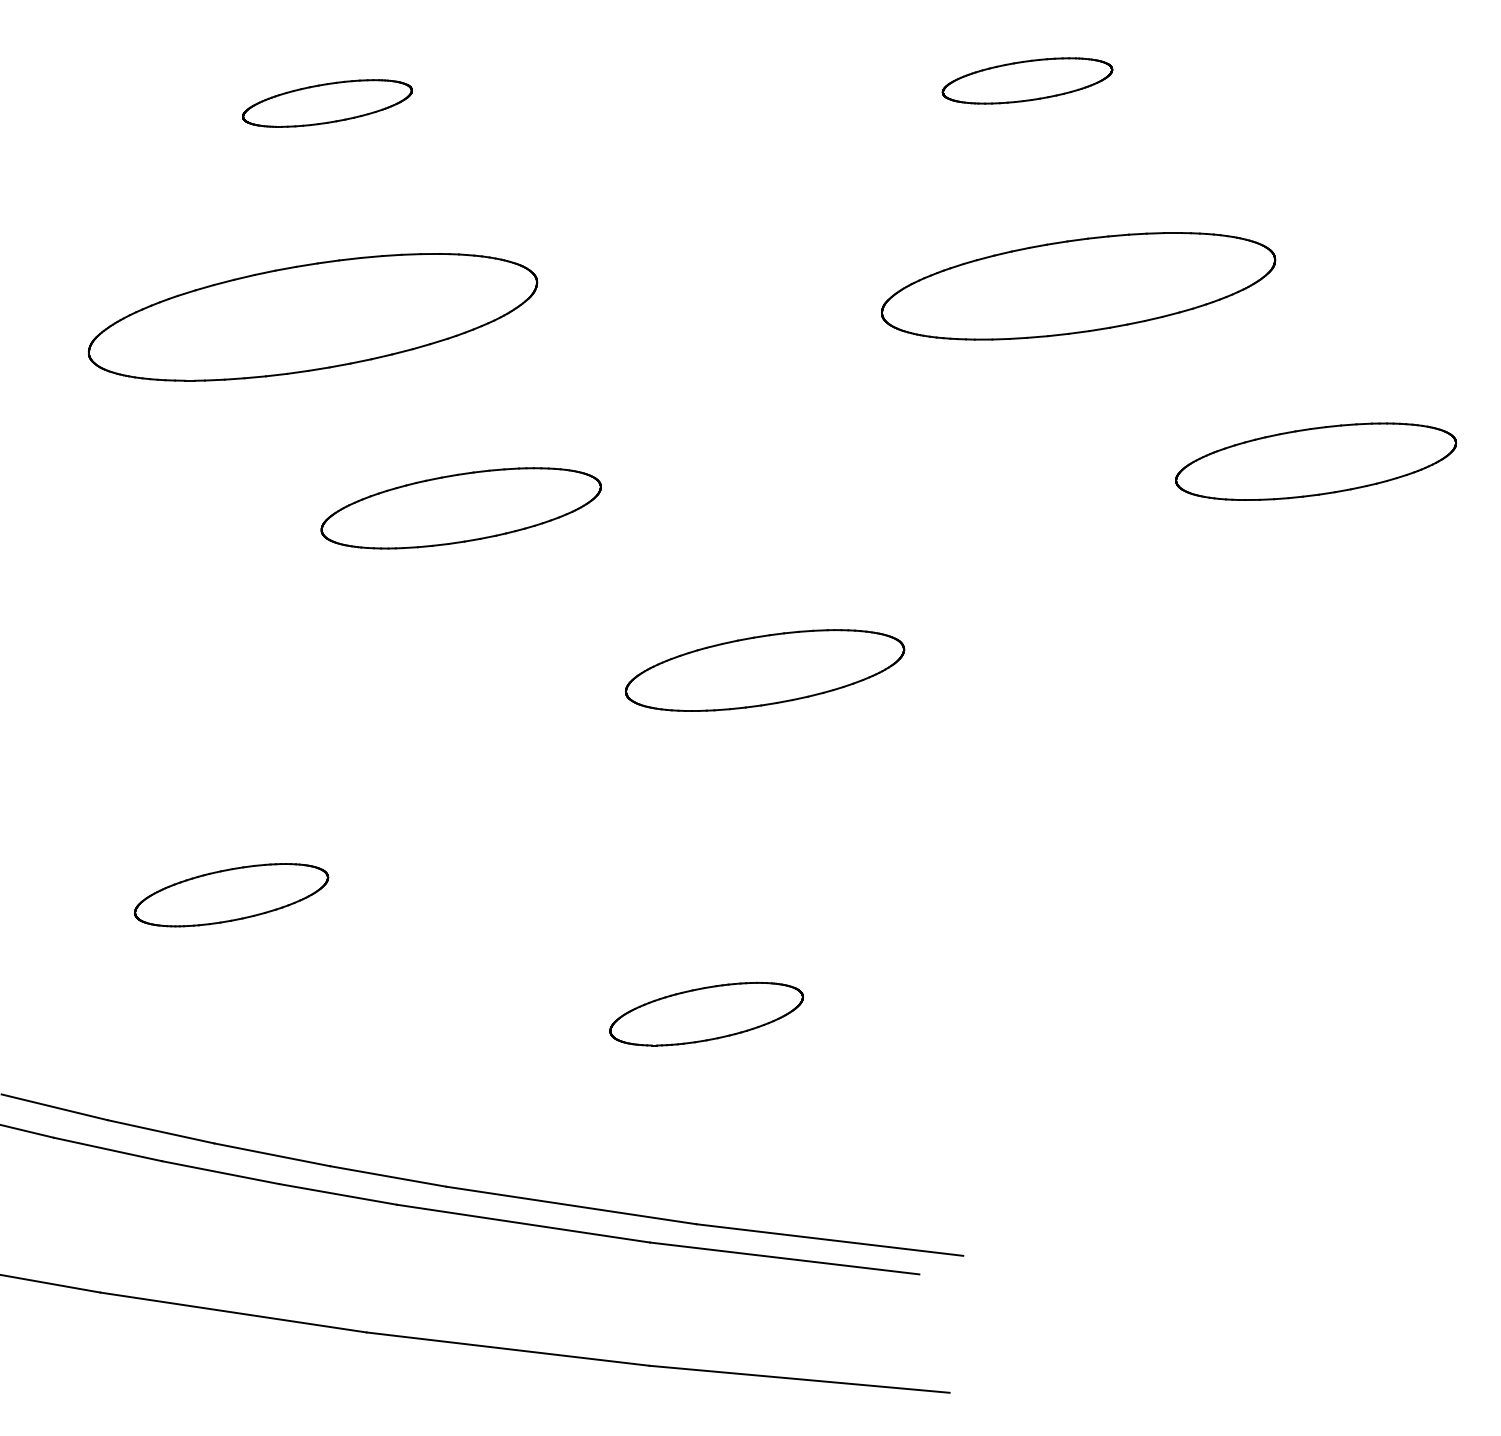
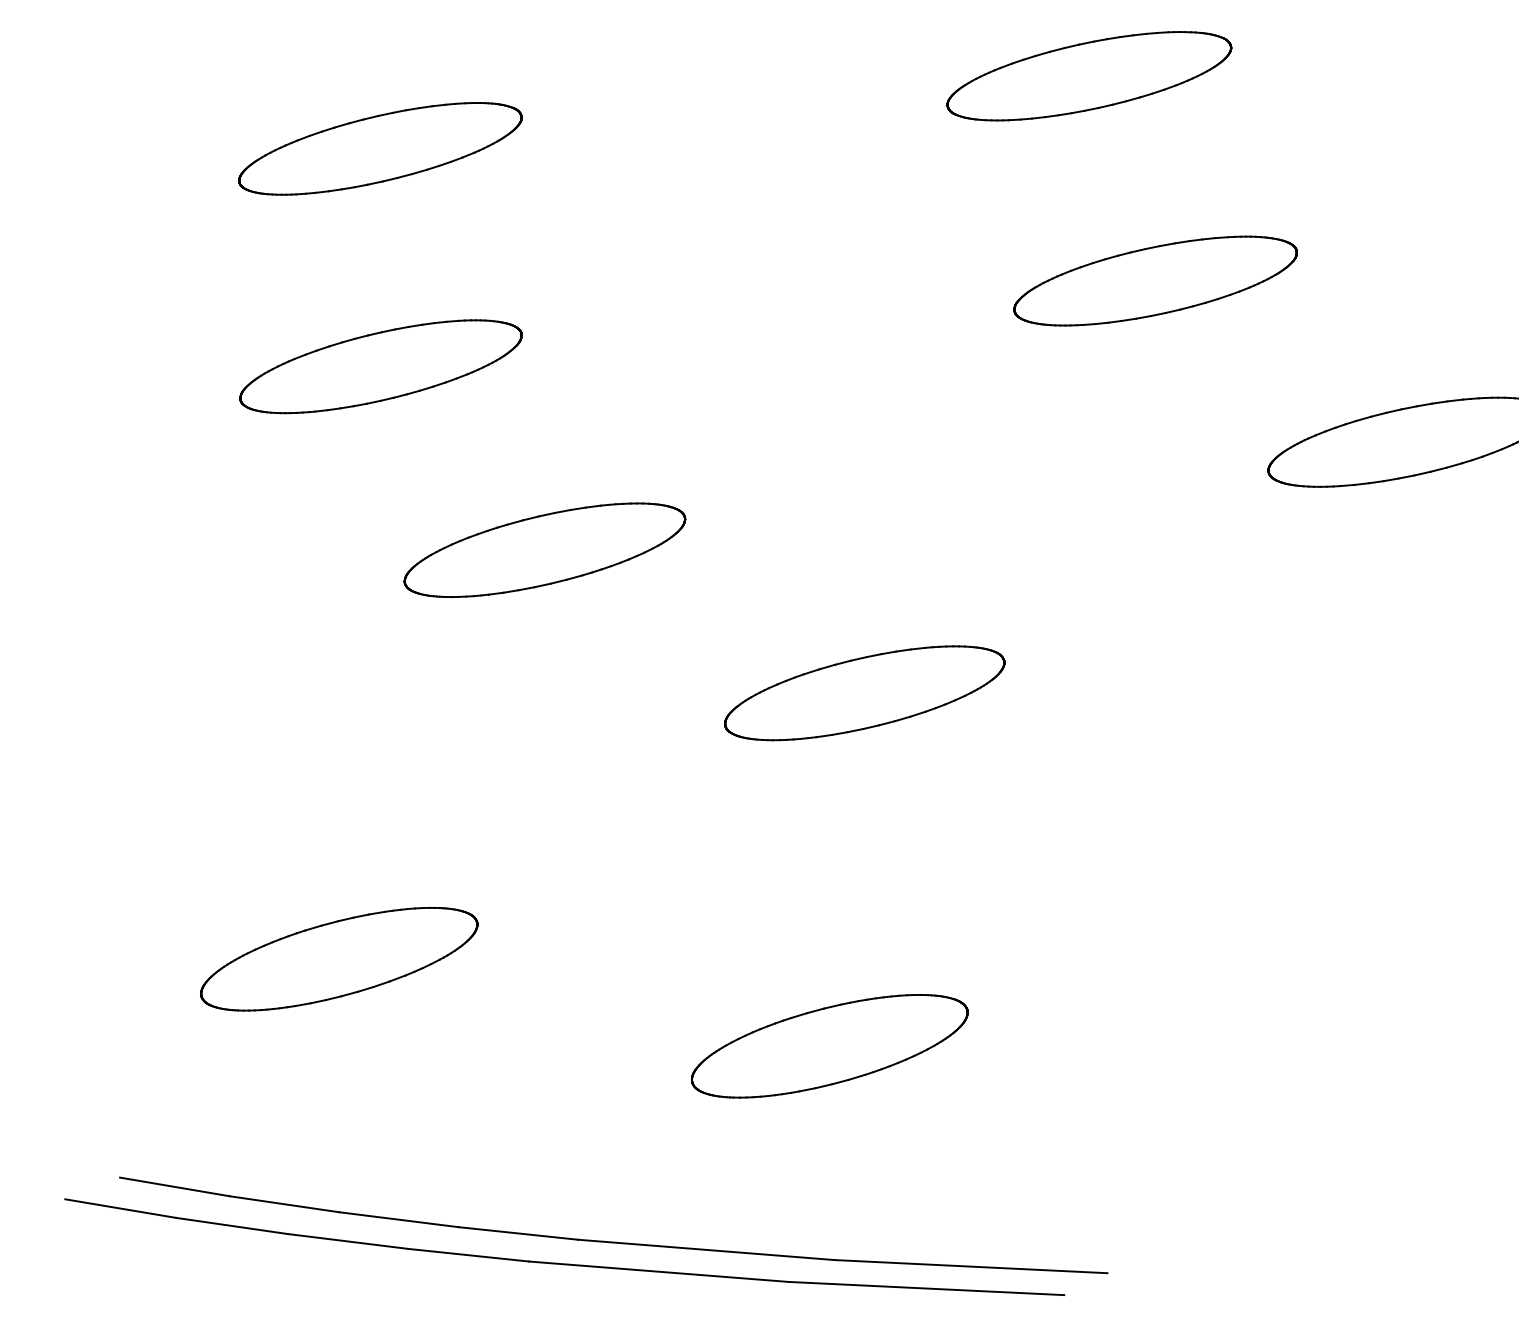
part: (1027, 80) -> (1089, 75), size x1.67
part: (327, 103) -> (380, 148), size x1.67
part: (1078, 286) -> (1155, 281), size x0.71
part: (313, 316) -> (381, 365), size x0.62
part: (231, 894) -> (339, 958), size x1.43
part: (706, 1013) -> (829, 1045), size x1.43

